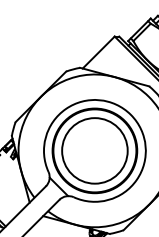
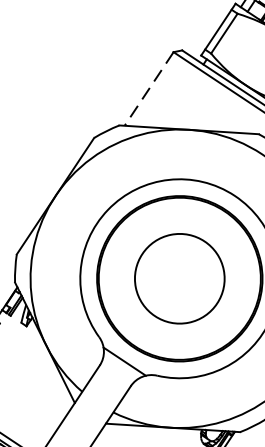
line: (98, 52) -> (148, 88), solid -> dashed
circle: (94, 150) -> (178, 278), size x0.7

